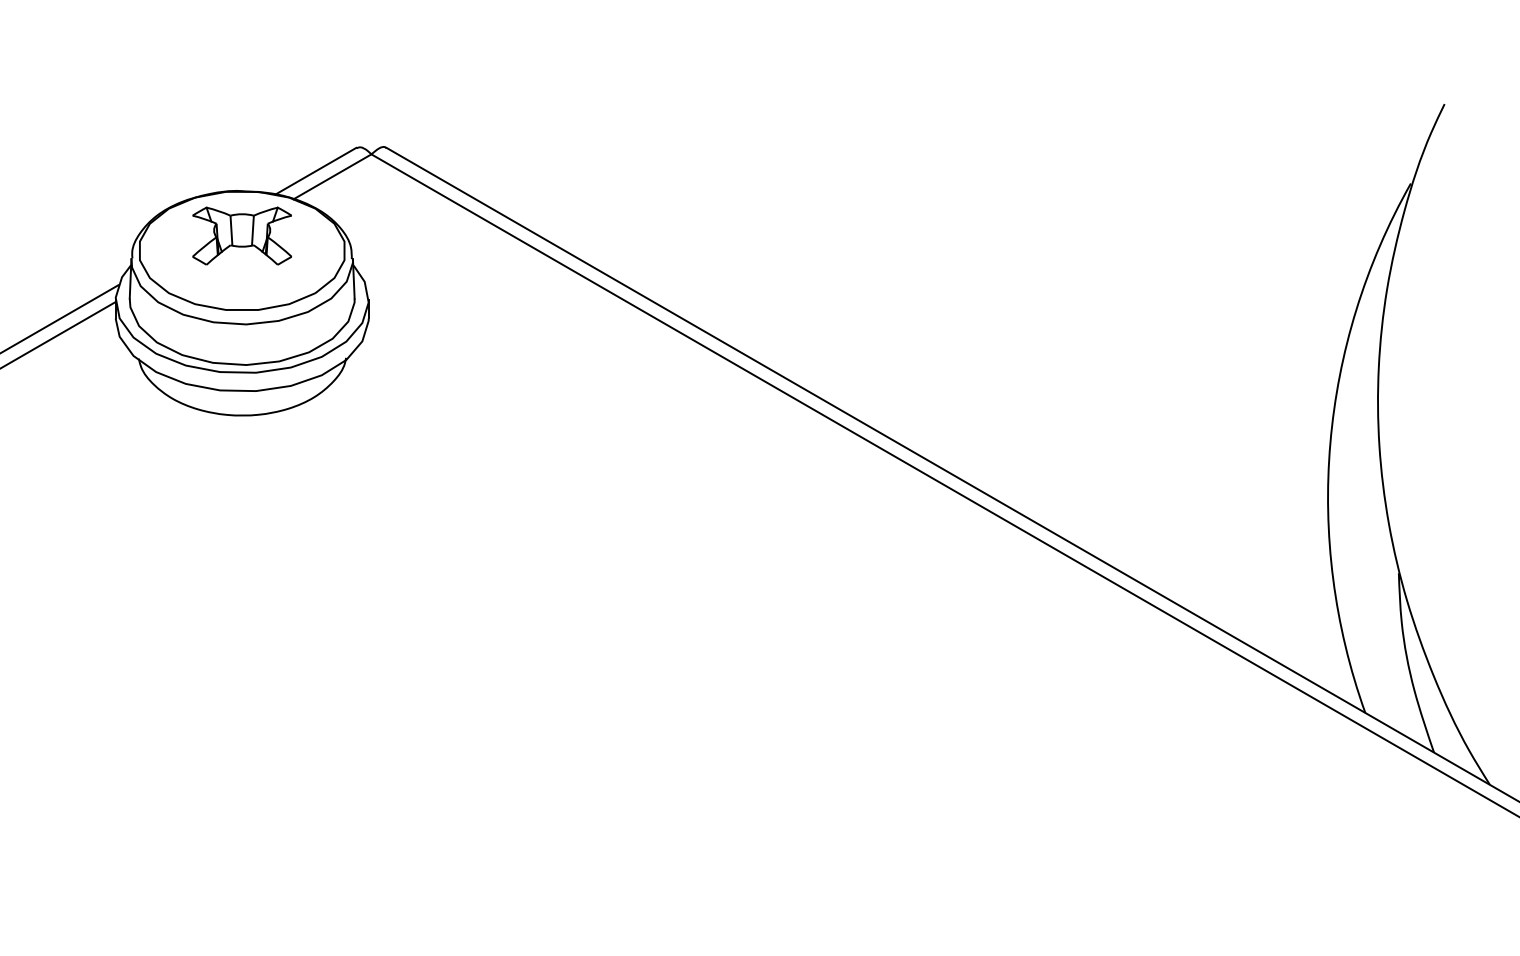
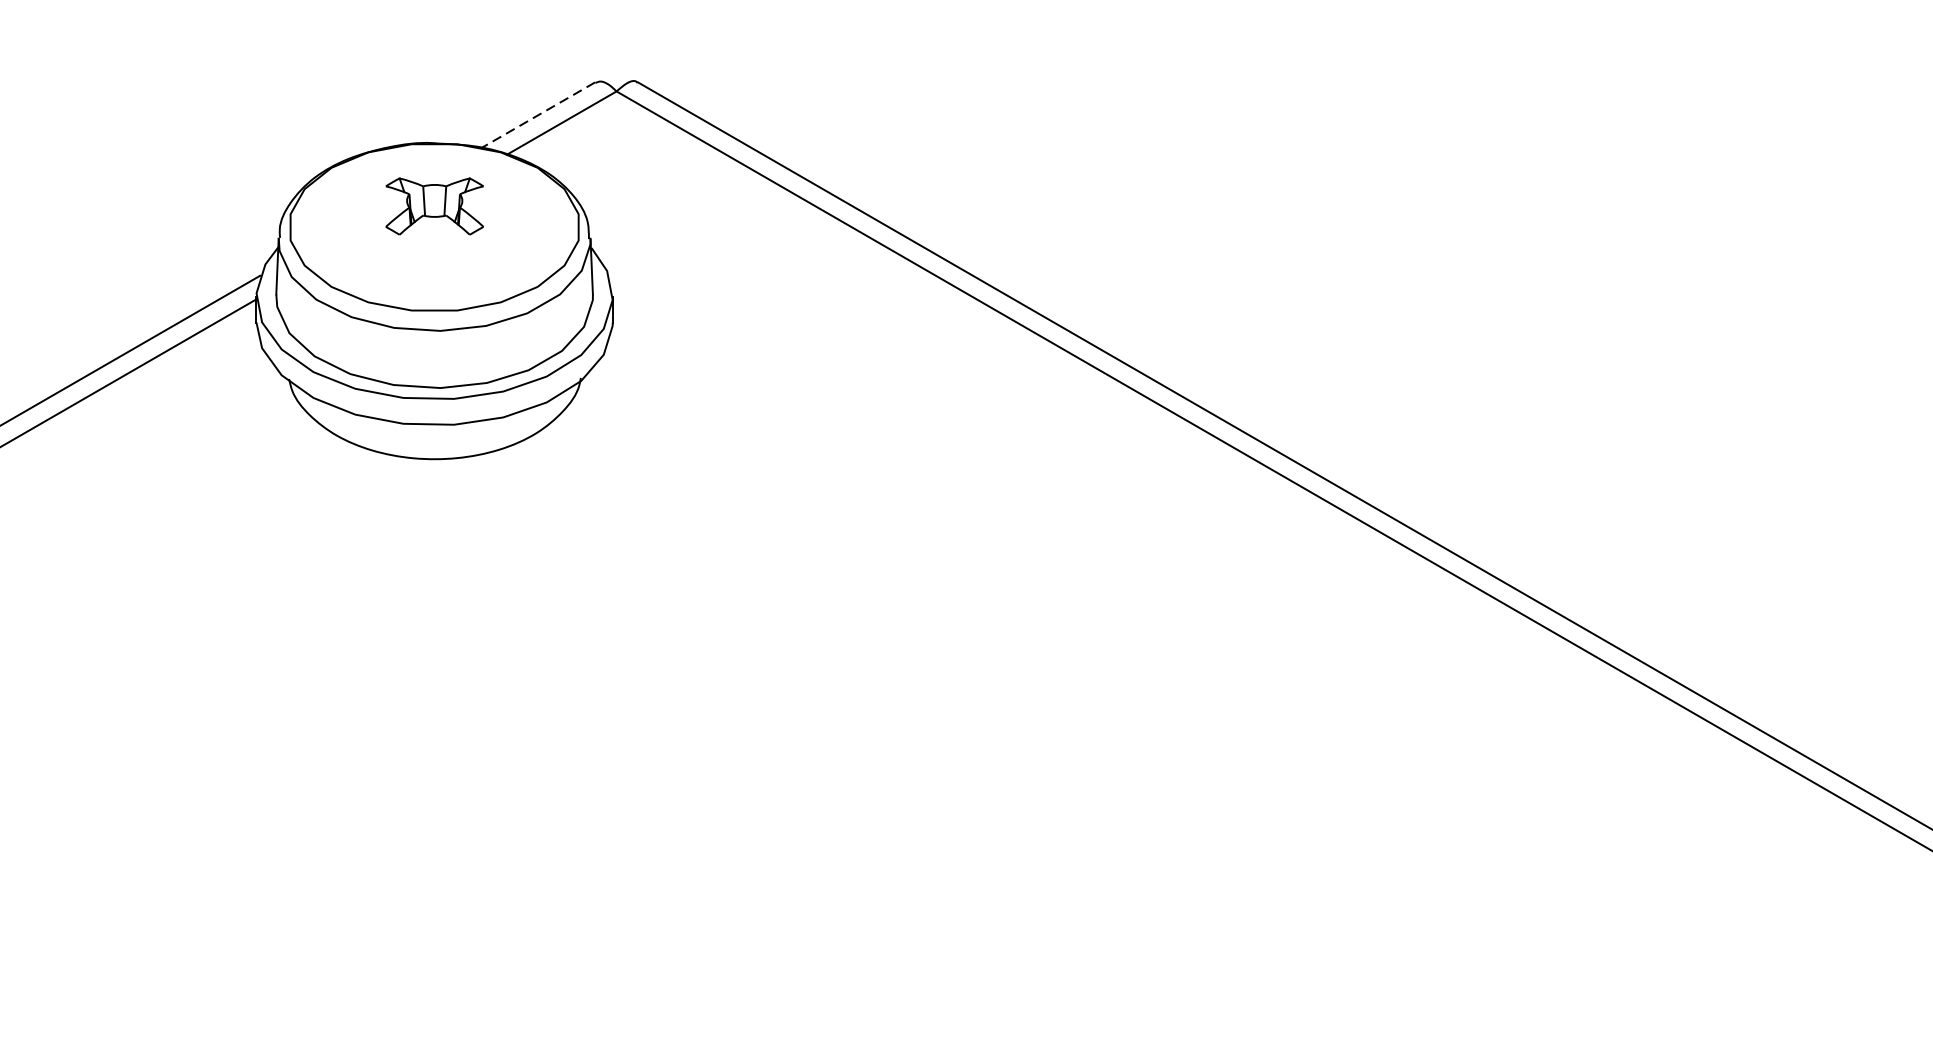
line: (315, 171) -> (537, 115), solid -> dashed
part: (242, 235) -> (435, 205), size x0.7

